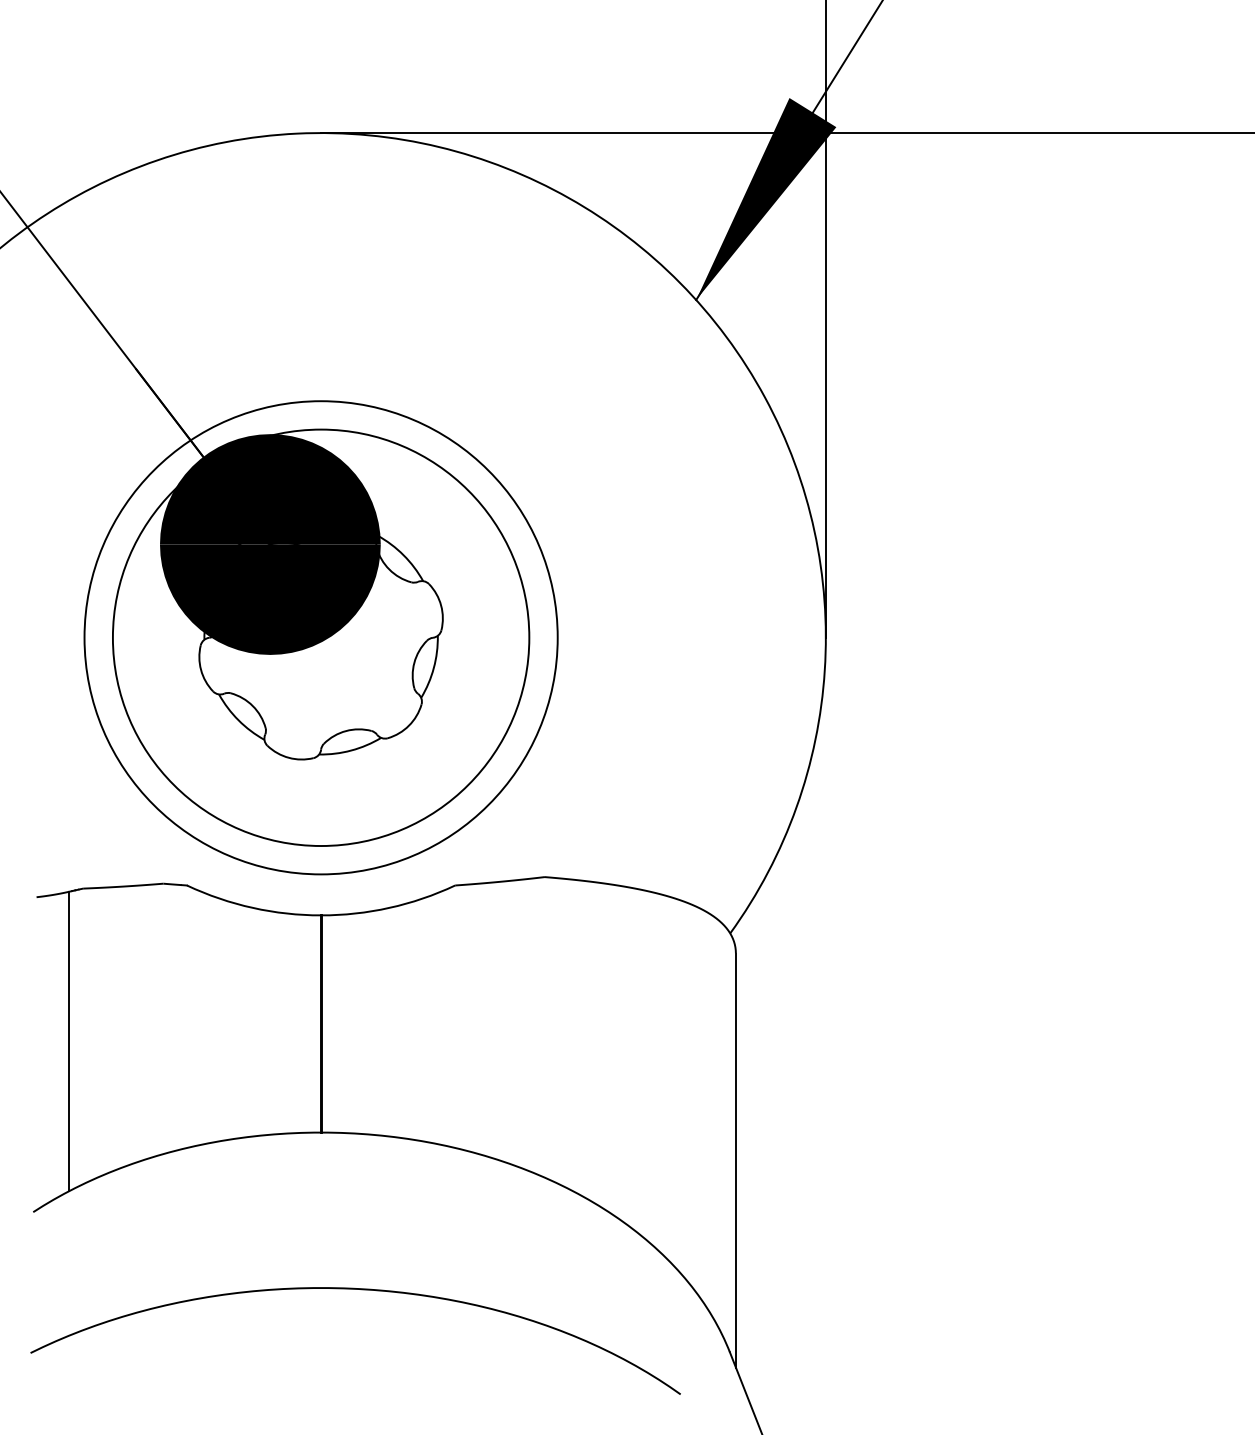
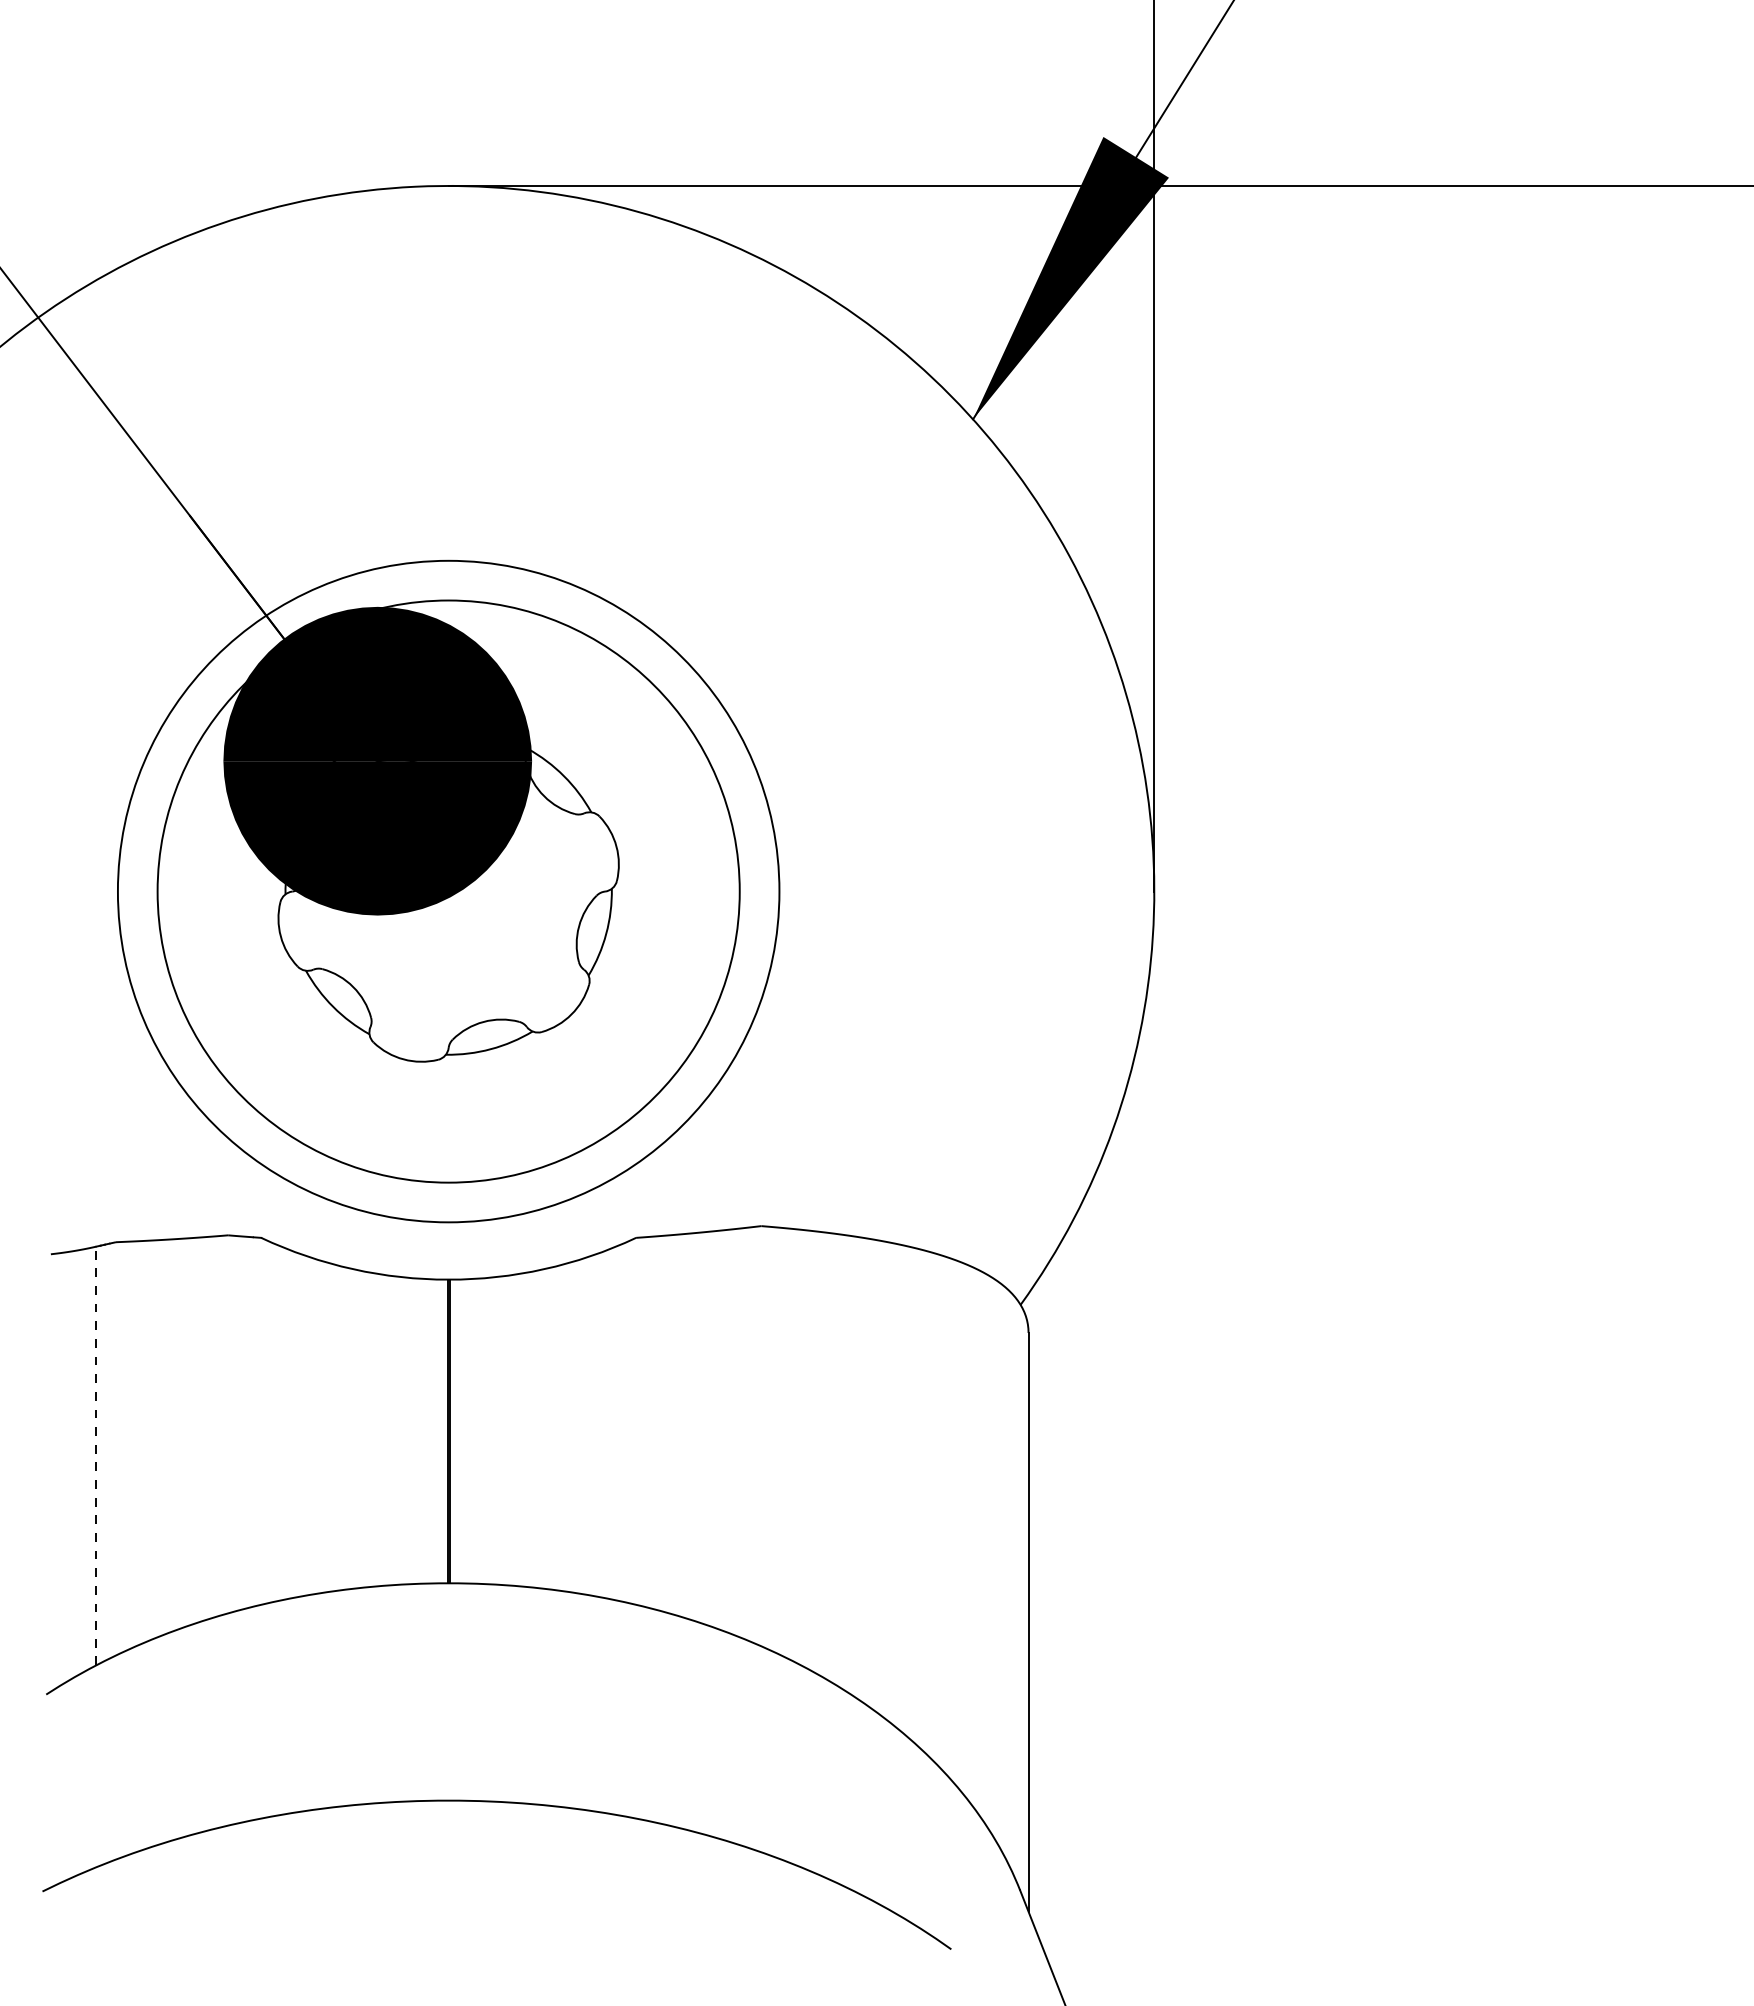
line: (69, 1041) -> (96, 1455), solid -> dashed

